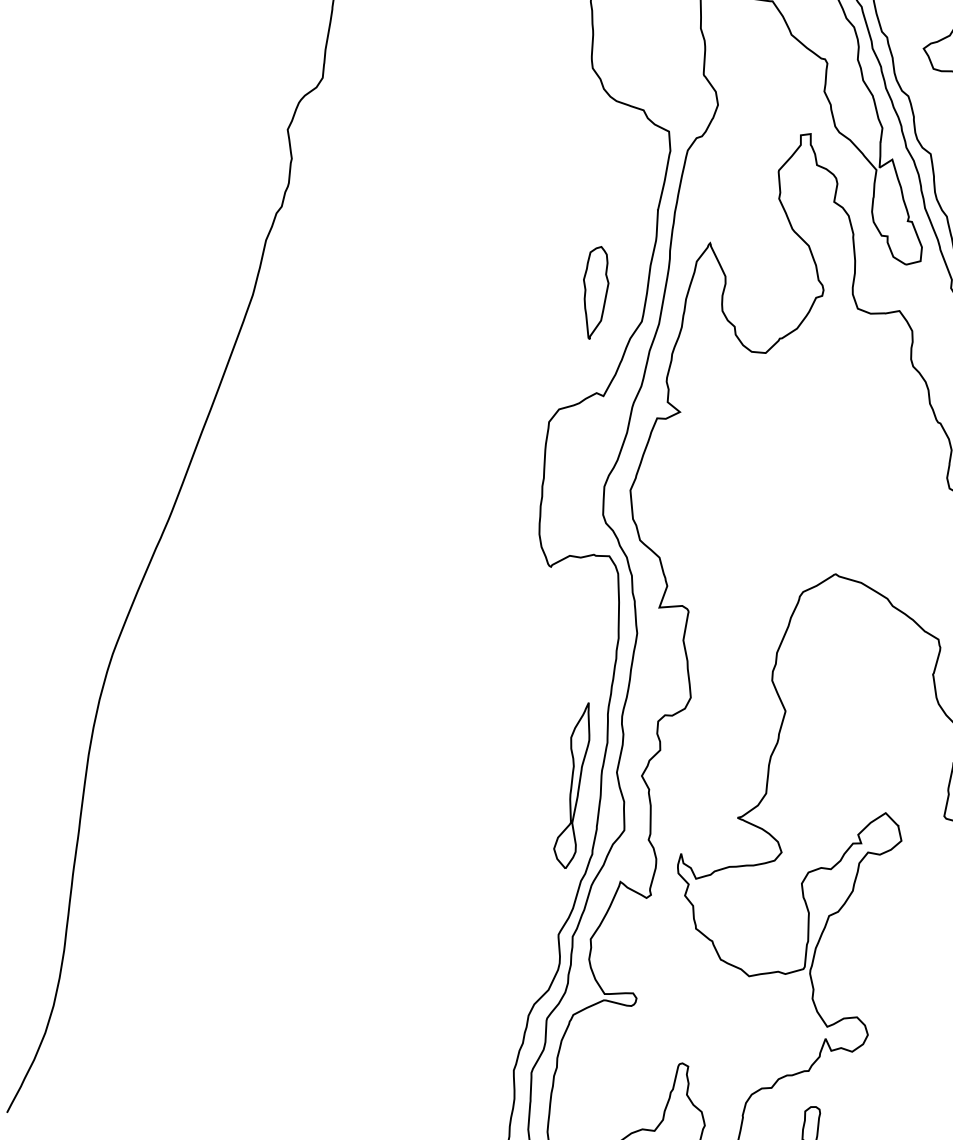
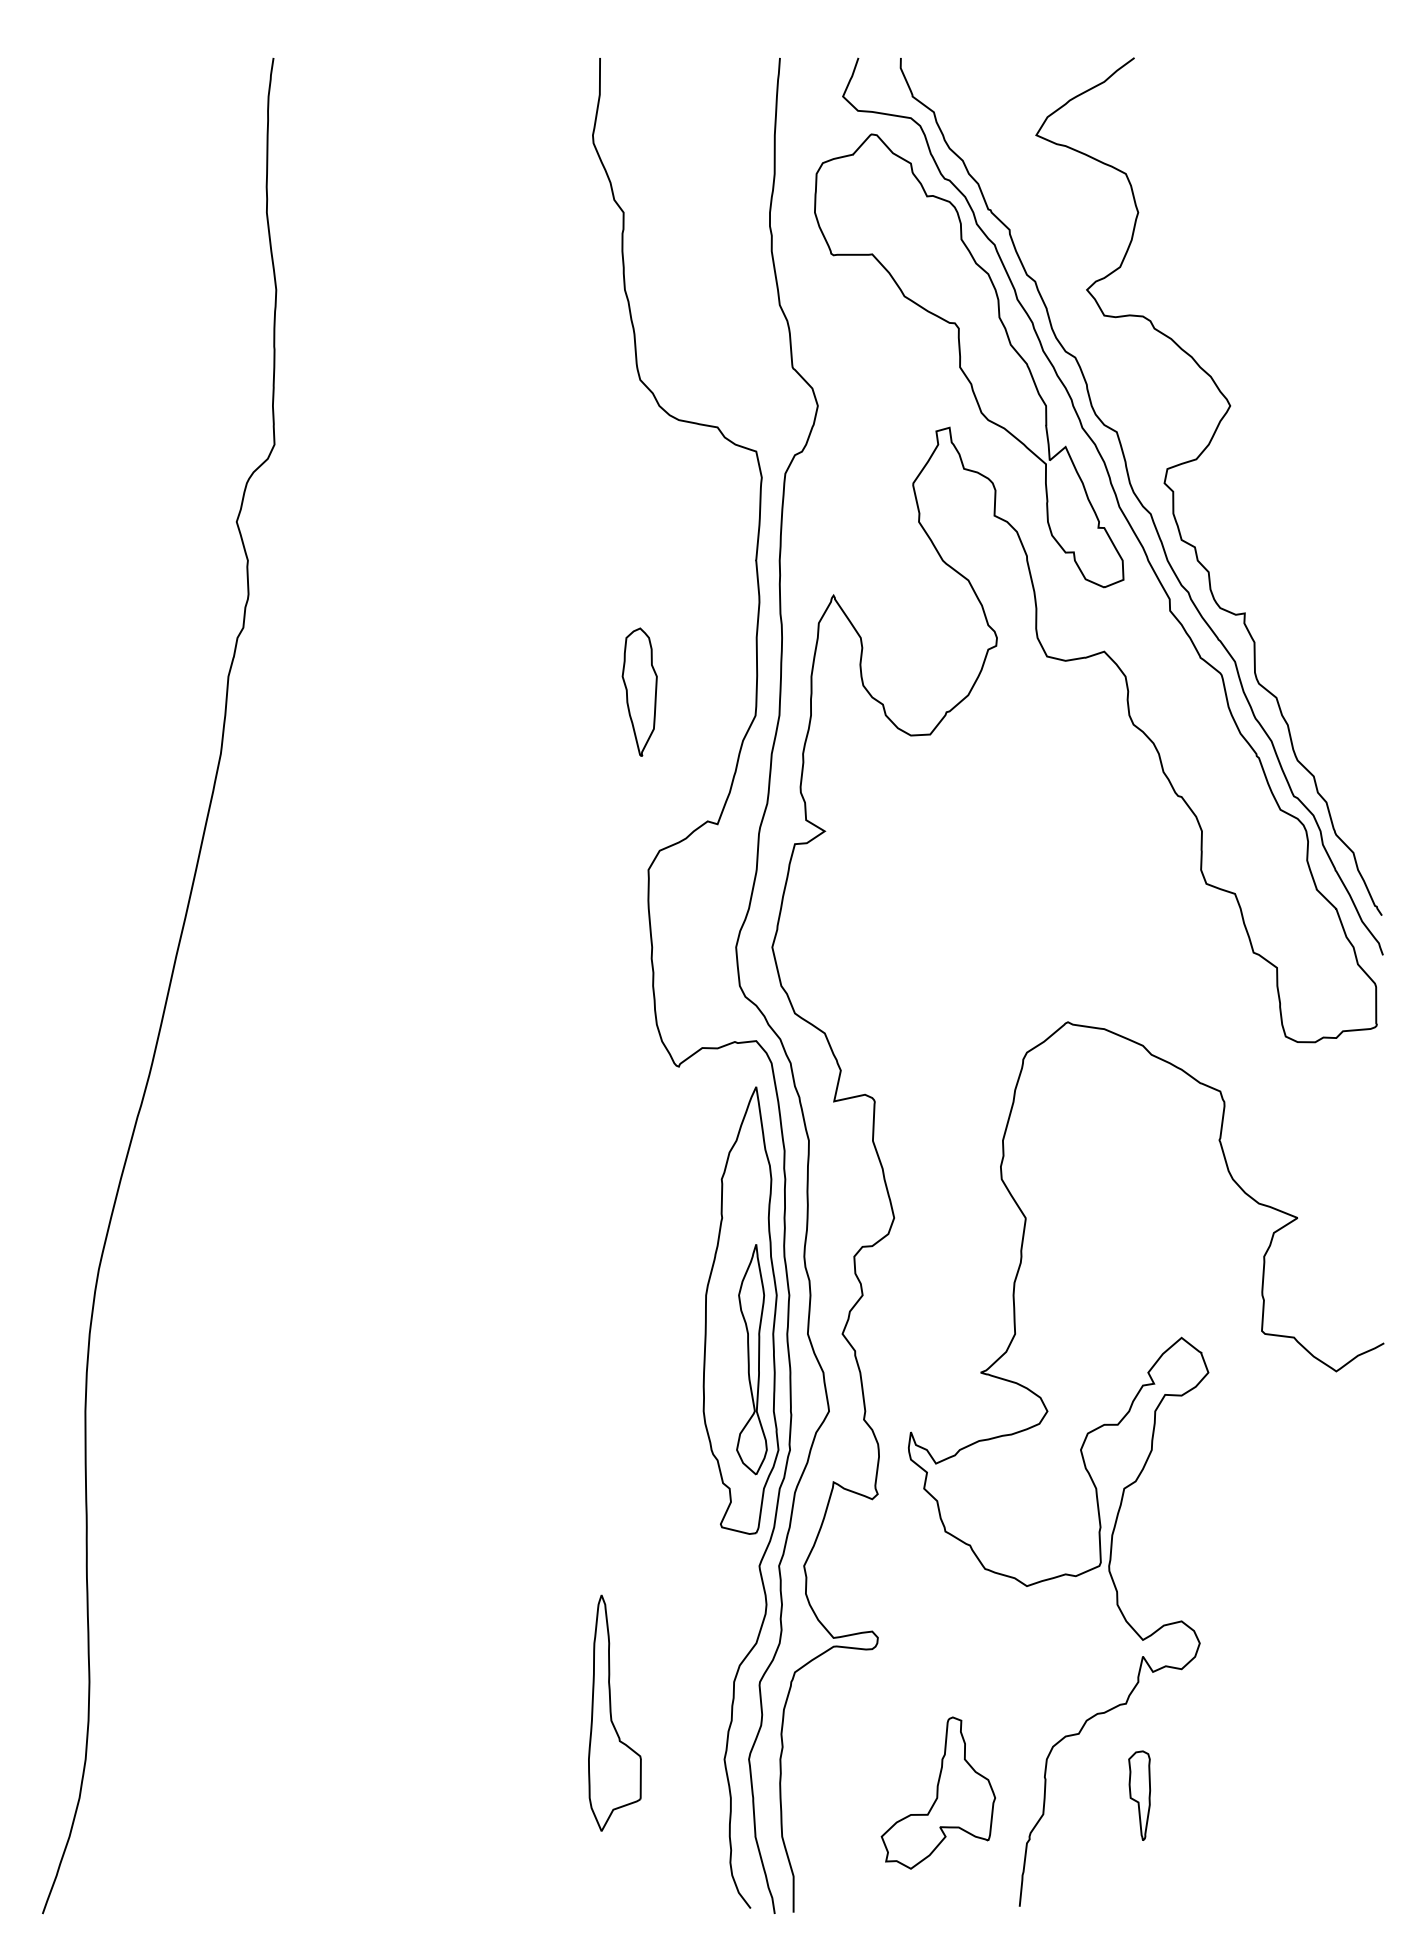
part: (594, 292) -> (639, 691), moved
part: (570, 748) -> (740, 1310), added
part: (439, 1025) -> (614, 1712), added

